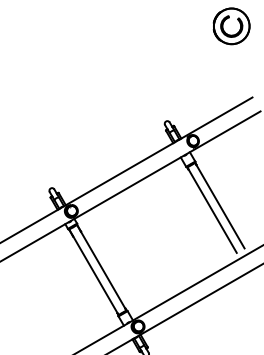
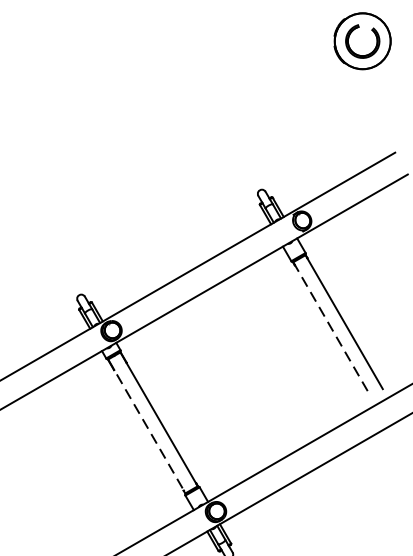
line: (212, 210) -> (332, 329), solid -> dashed
line: (94, 272) -> (147, 426), solid -> dashed

